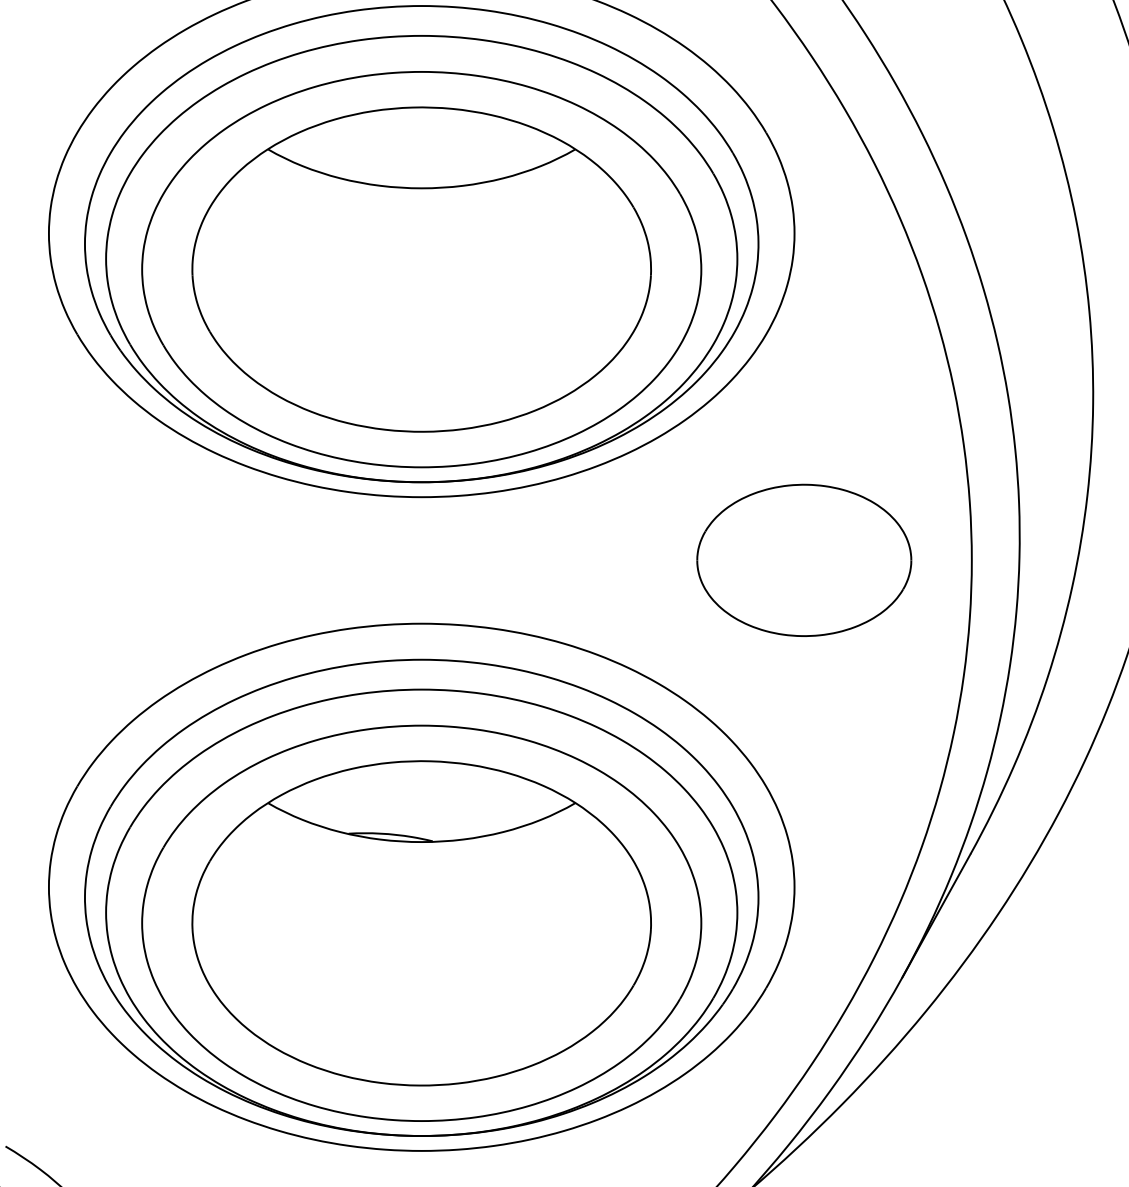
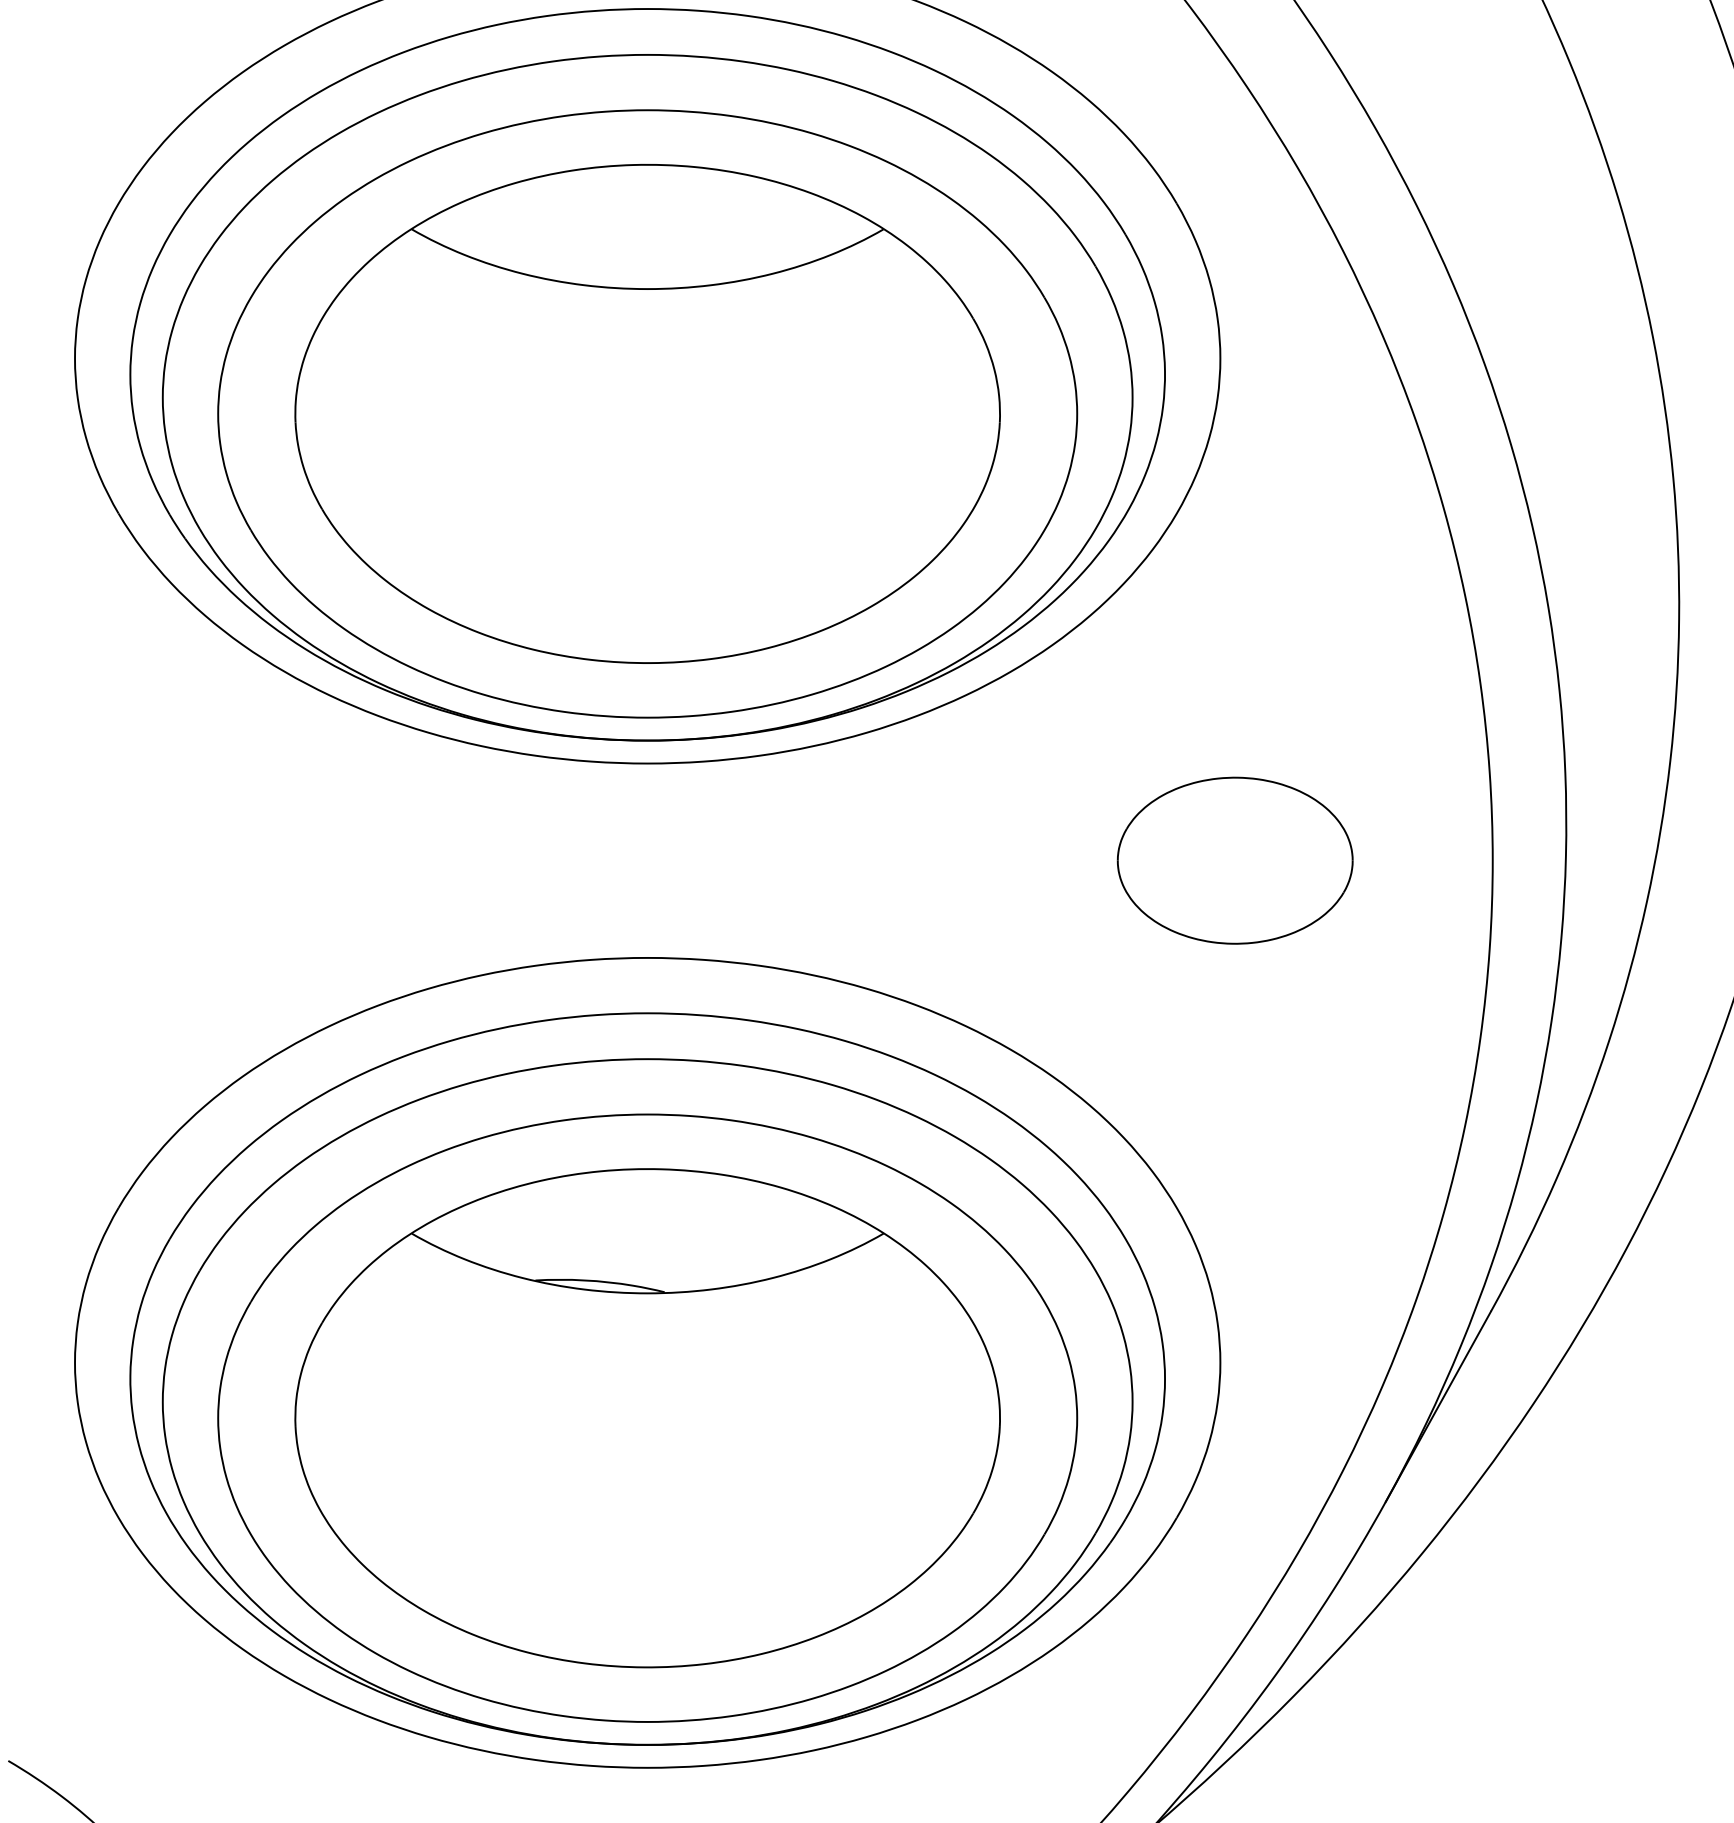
part: (803, 560) -> (1234, 860), size x0.71

